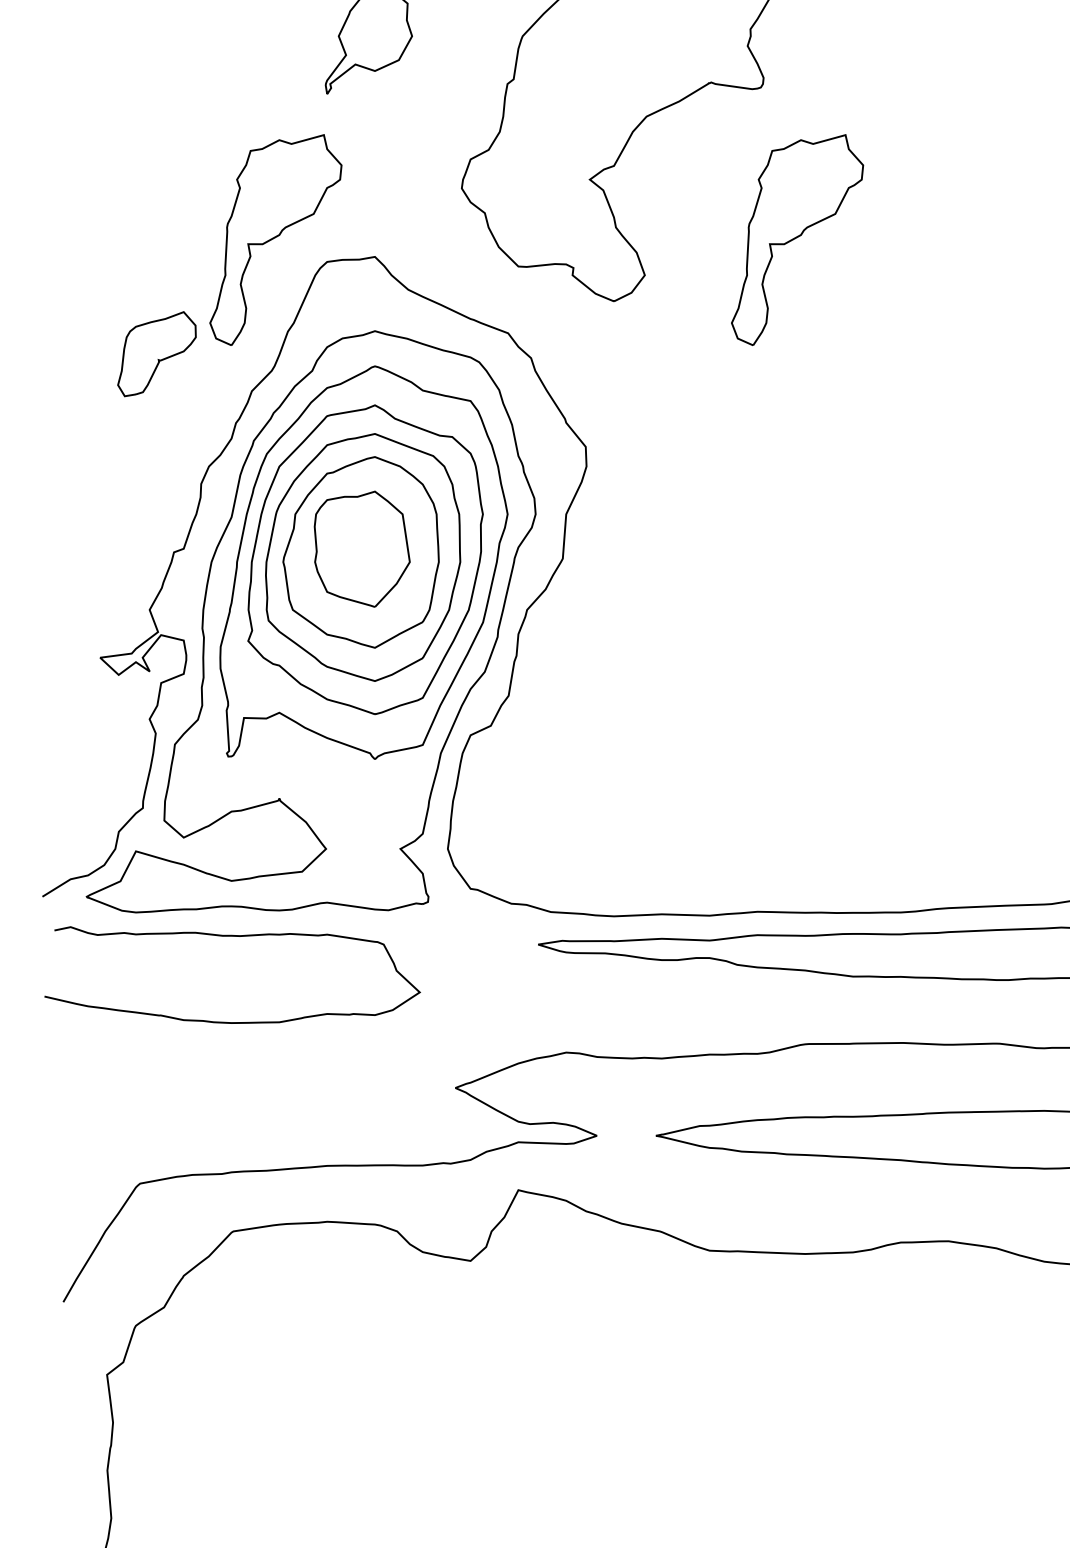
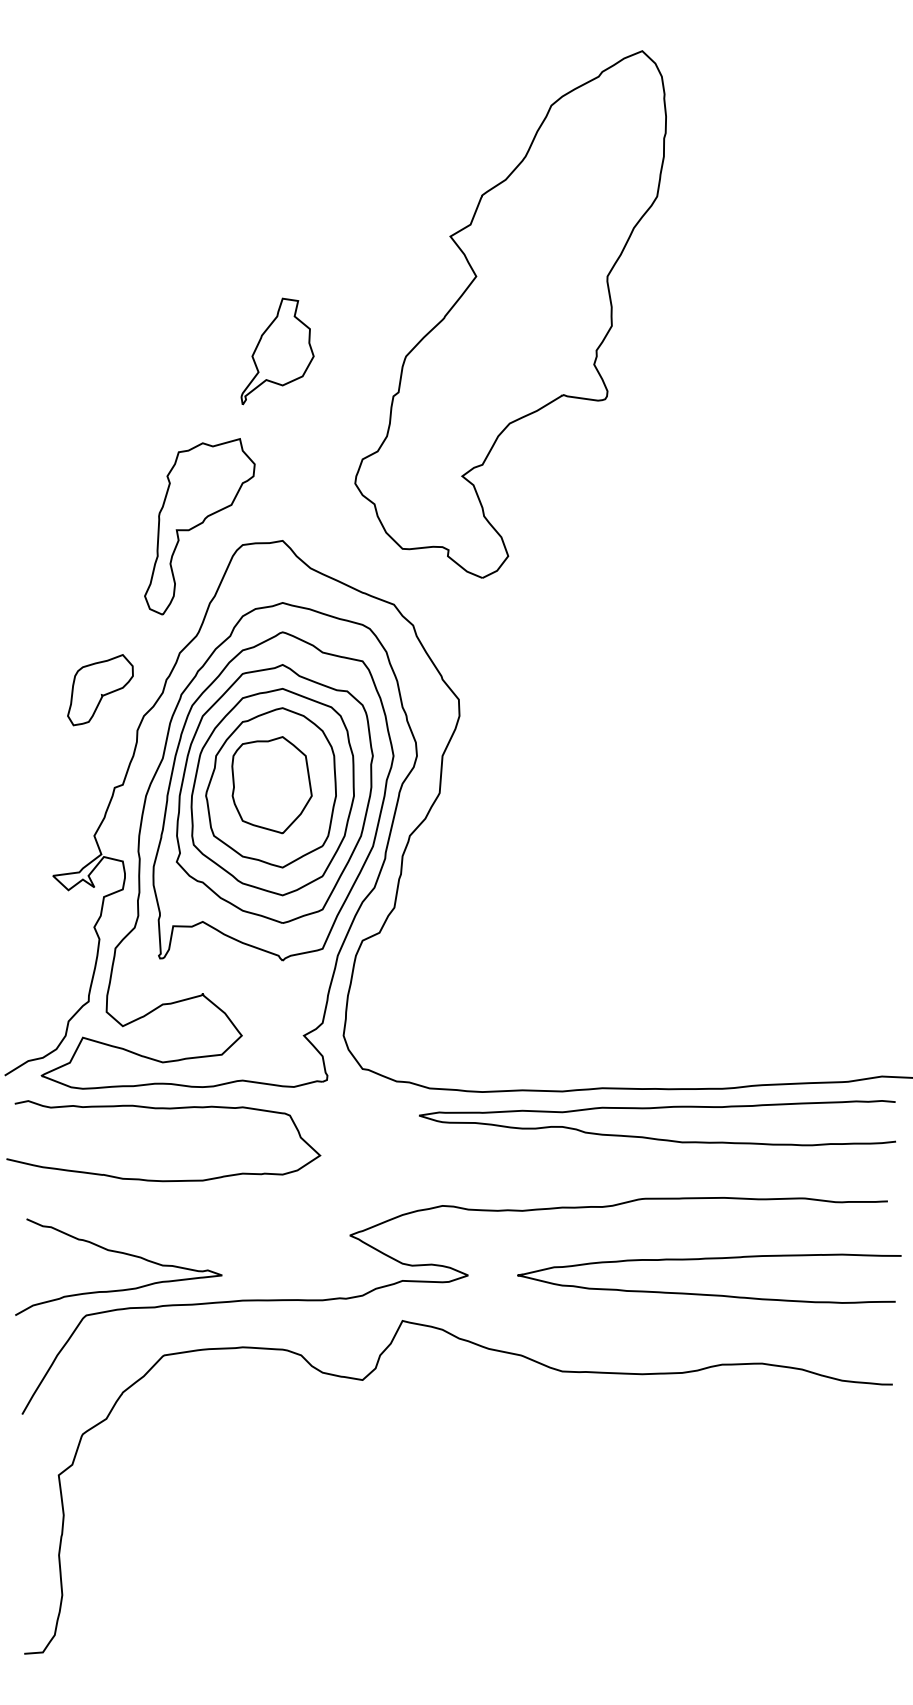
part: (797, 239) -> (635, 526), removed
part: (157, 354) -> (100, 690), moved
curve: (178, 1109) -> (118, 1253), added

